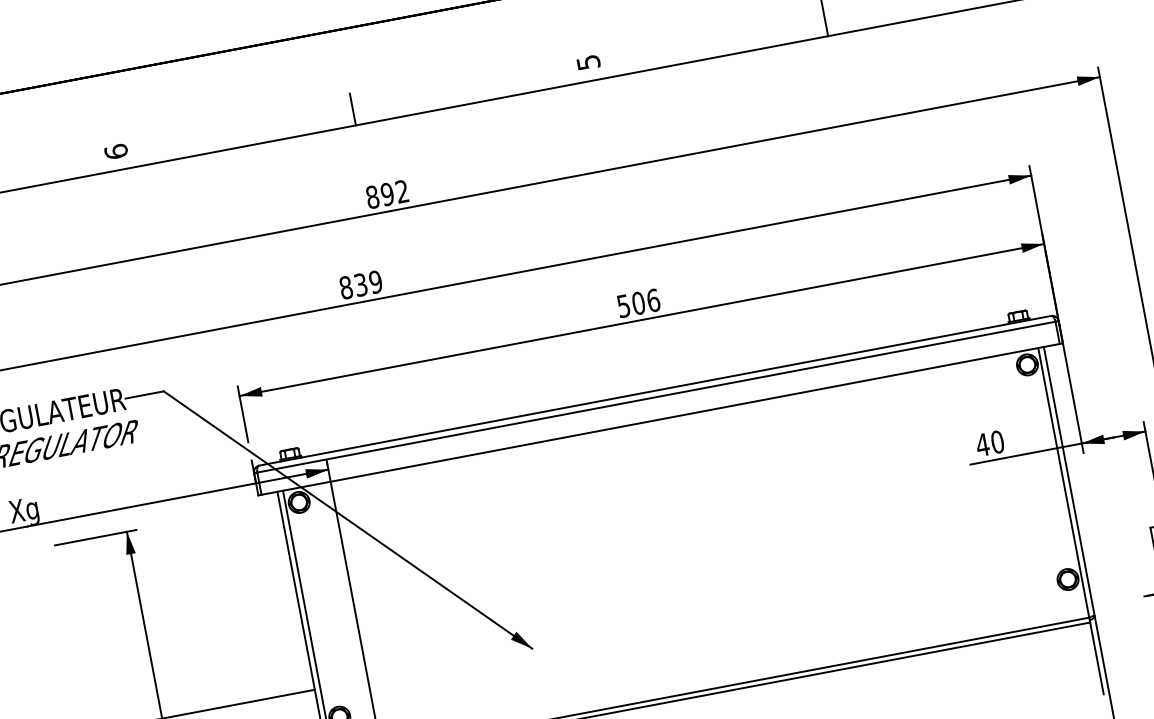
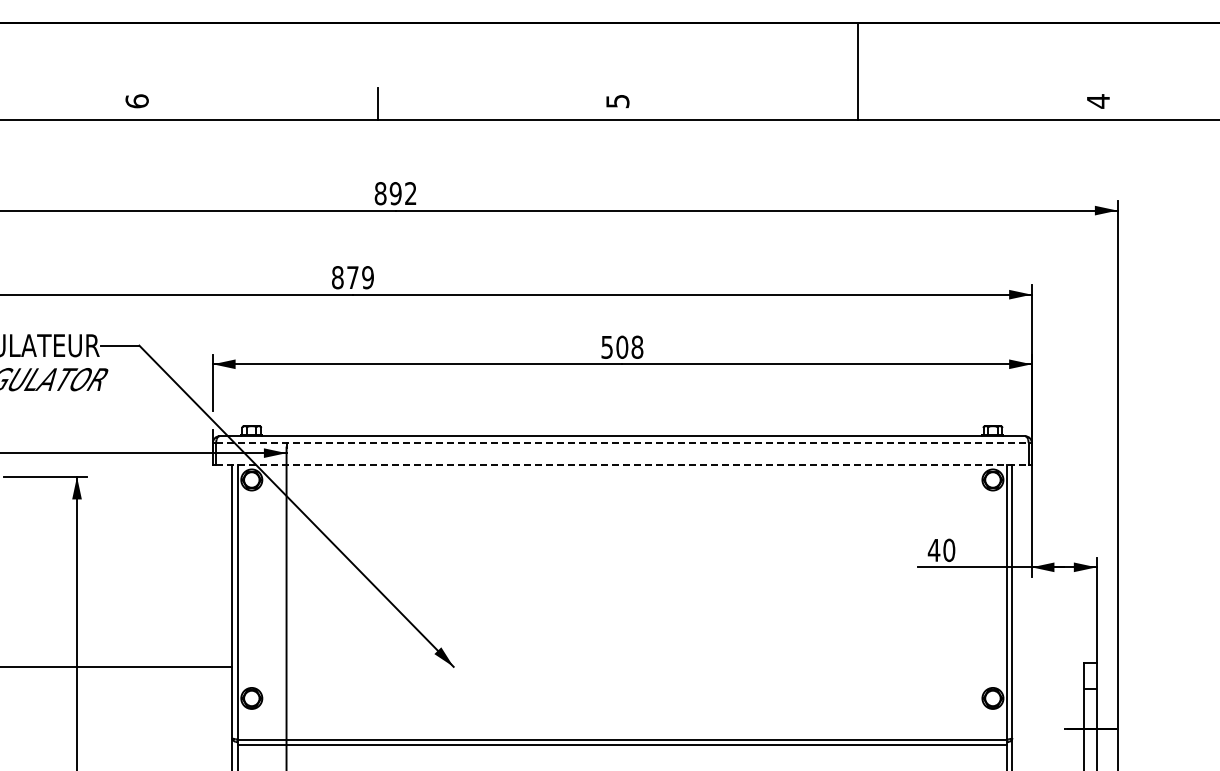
text: (360, 284) -> (352, 277), 839 -> 879
text: (653, 299) -> (637, 346), 506 -> 508
line: (658, 396) -> (624, 442), solid -> dashed
line: (660, 419) -> (622, 465), solid -> dashed

